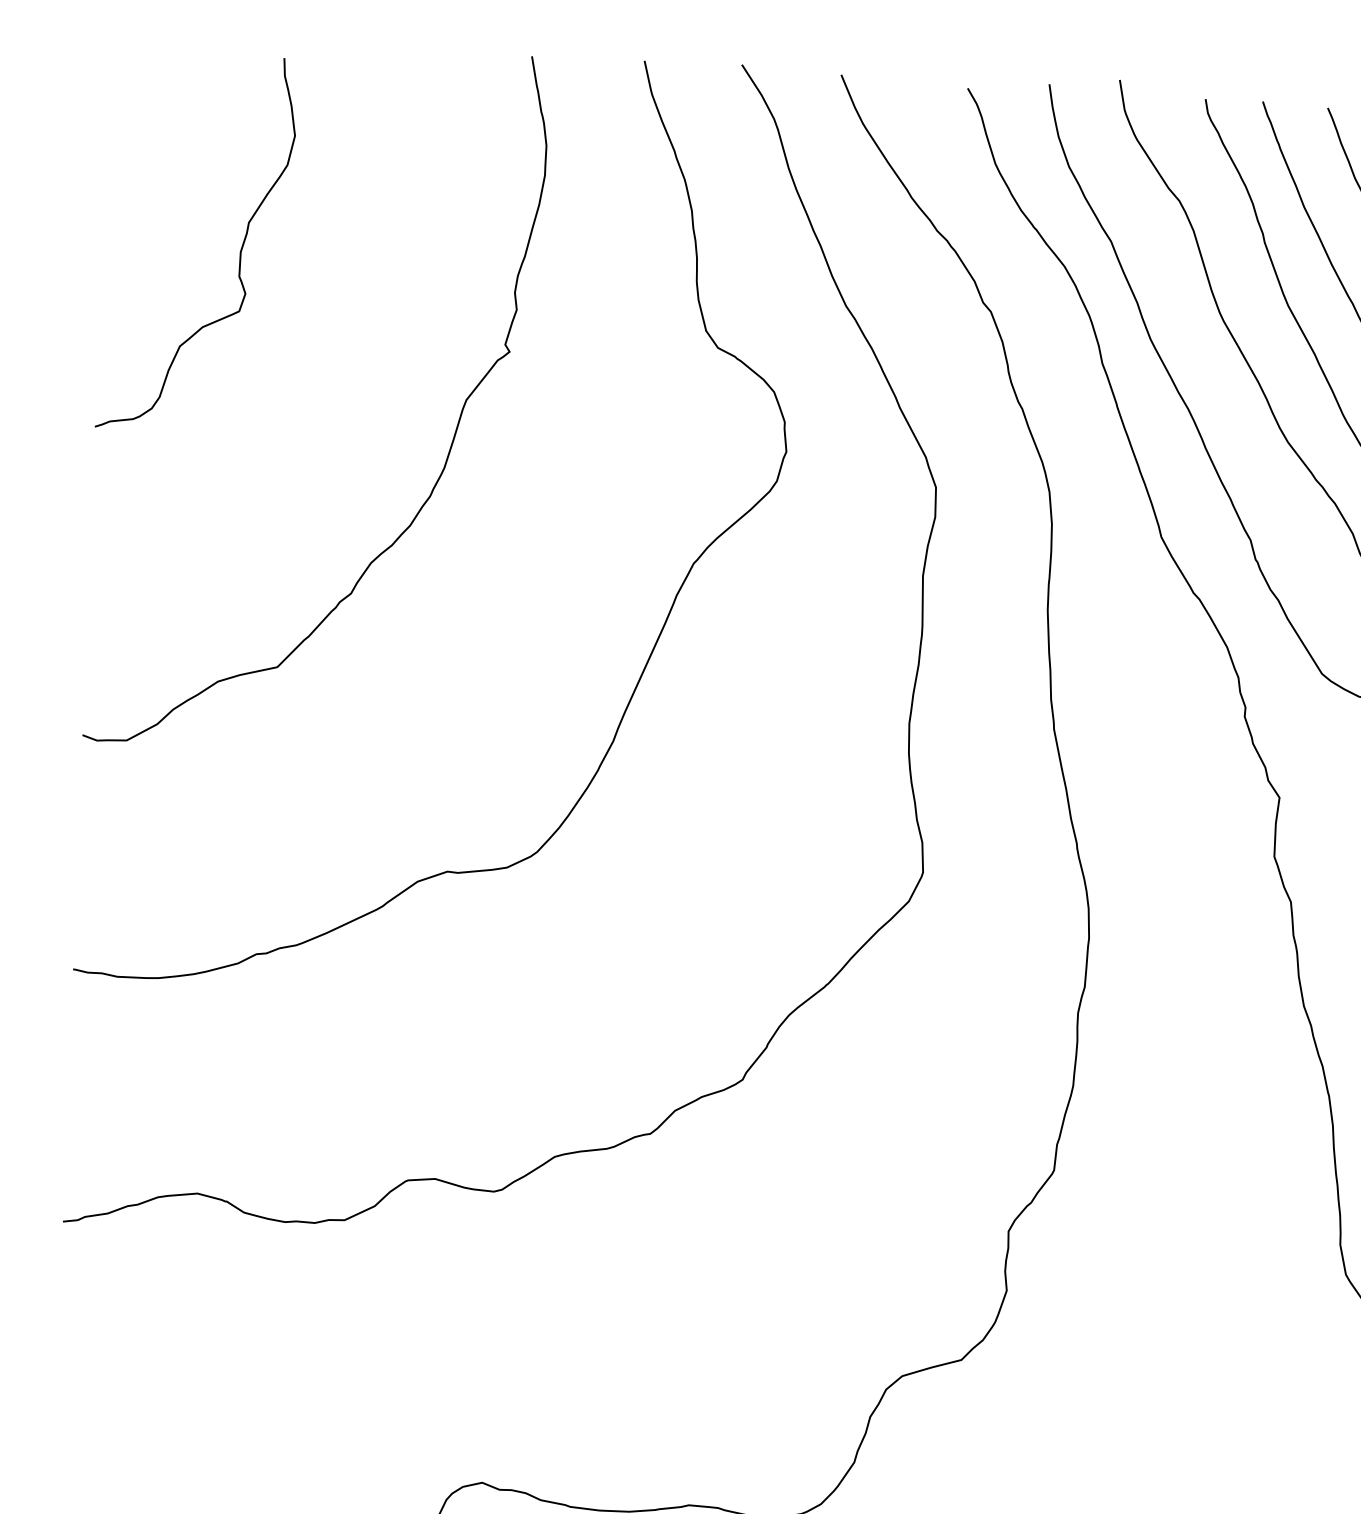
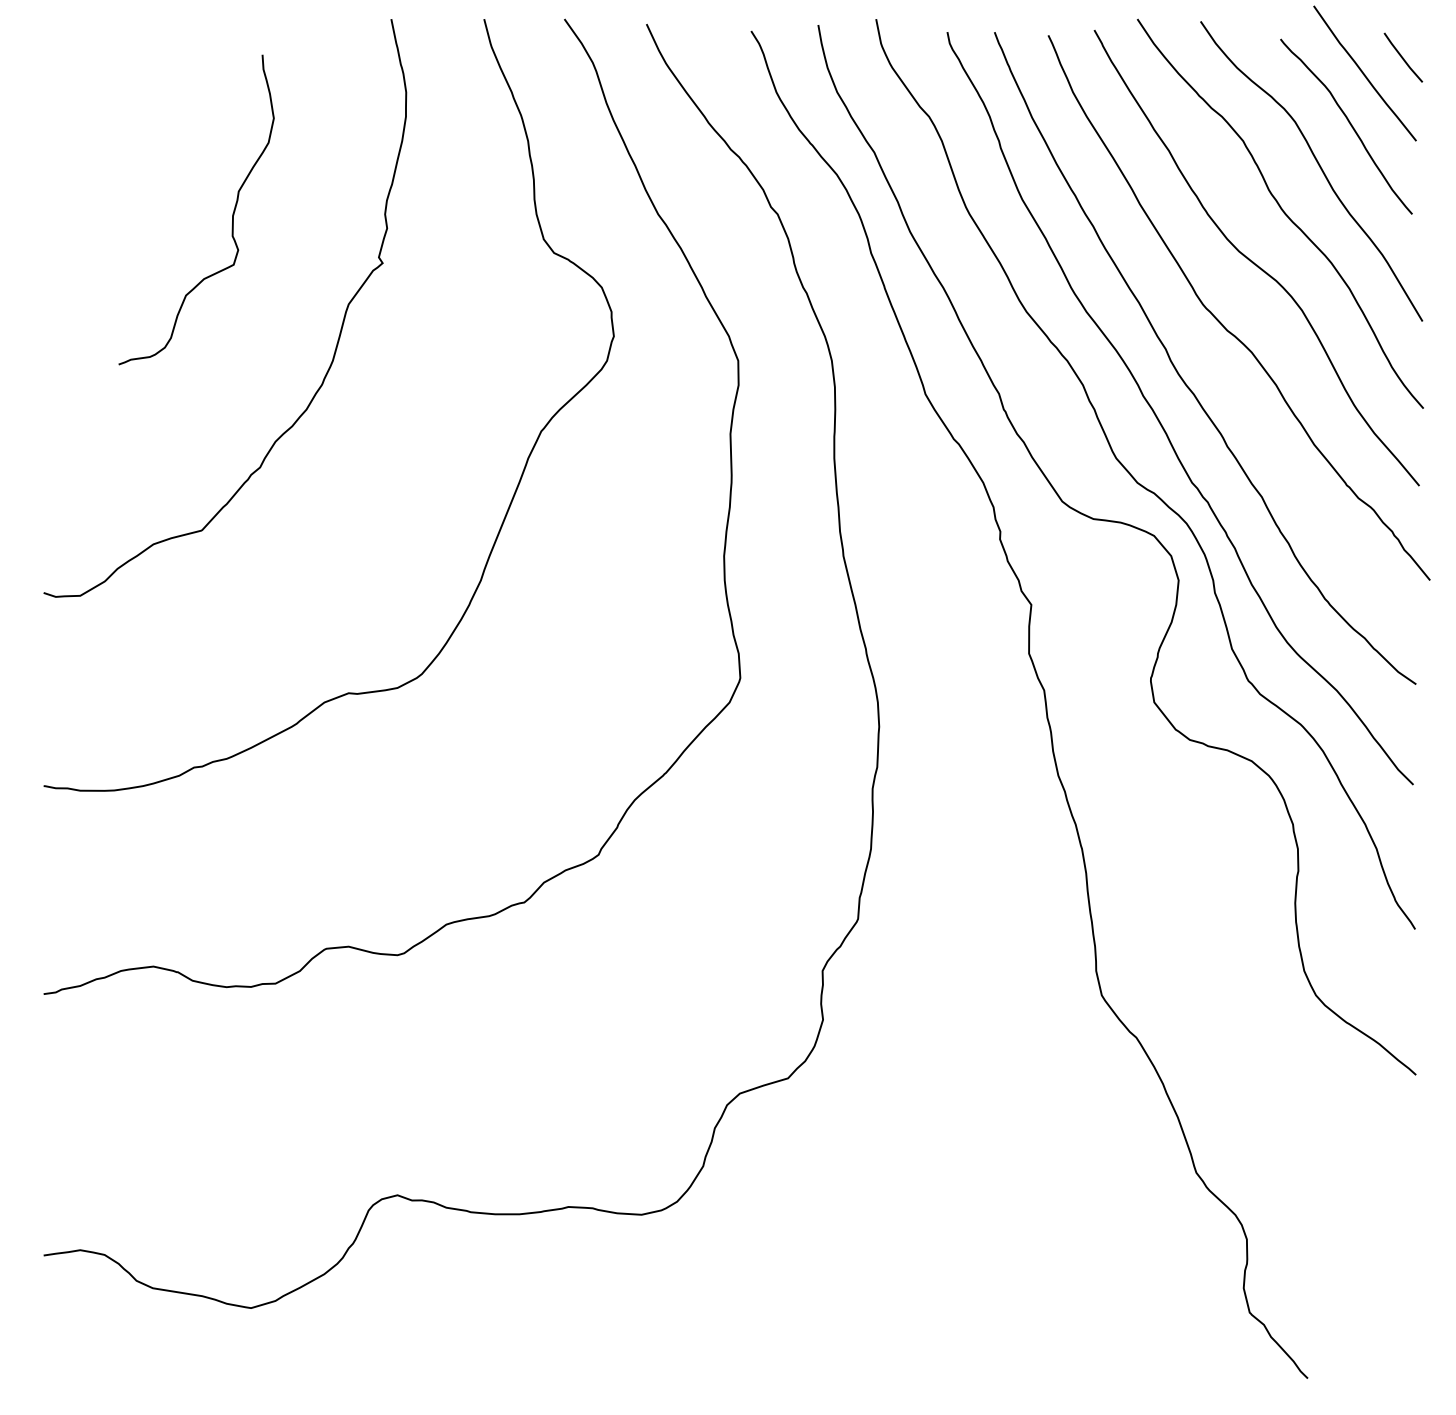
curve: (240, 249) -> (232, 213), moved

